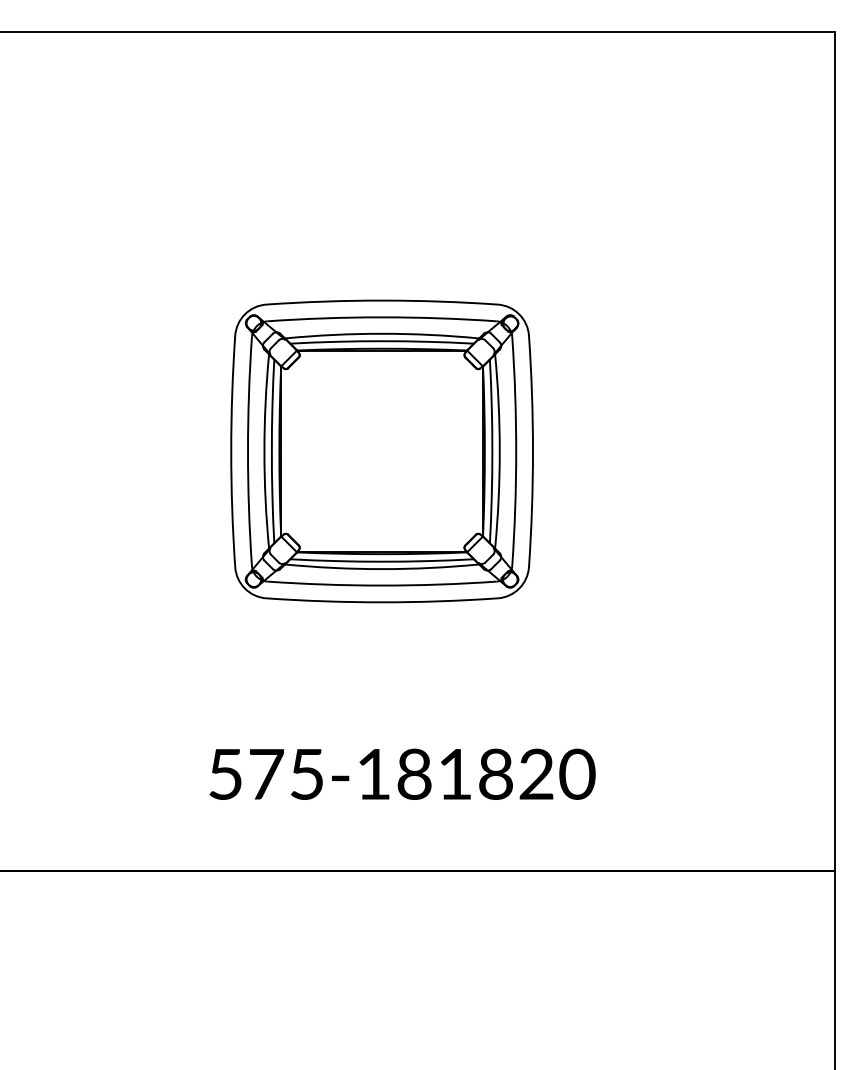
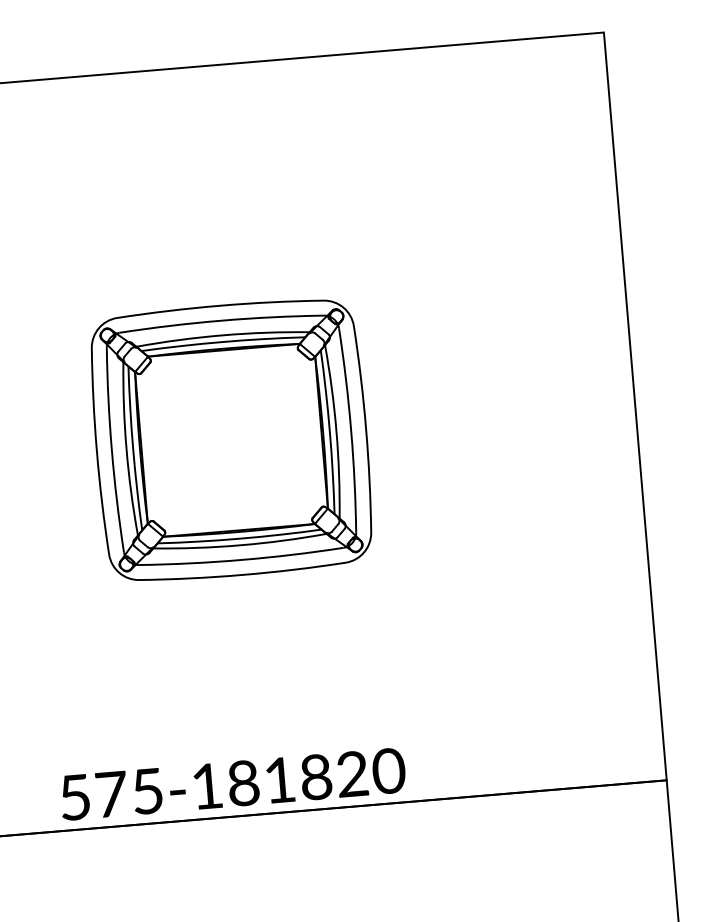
text: (402, 773) -> (232, 783), moved

